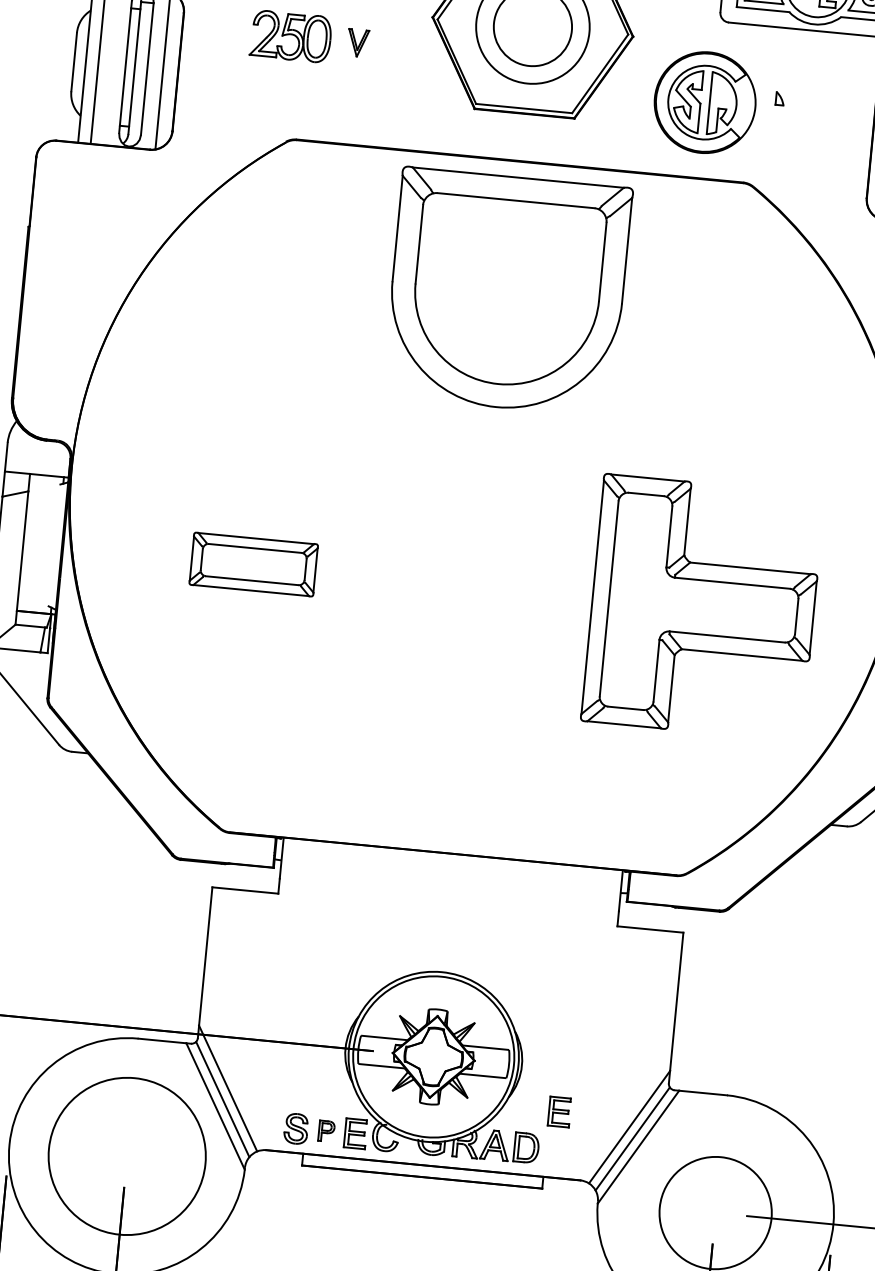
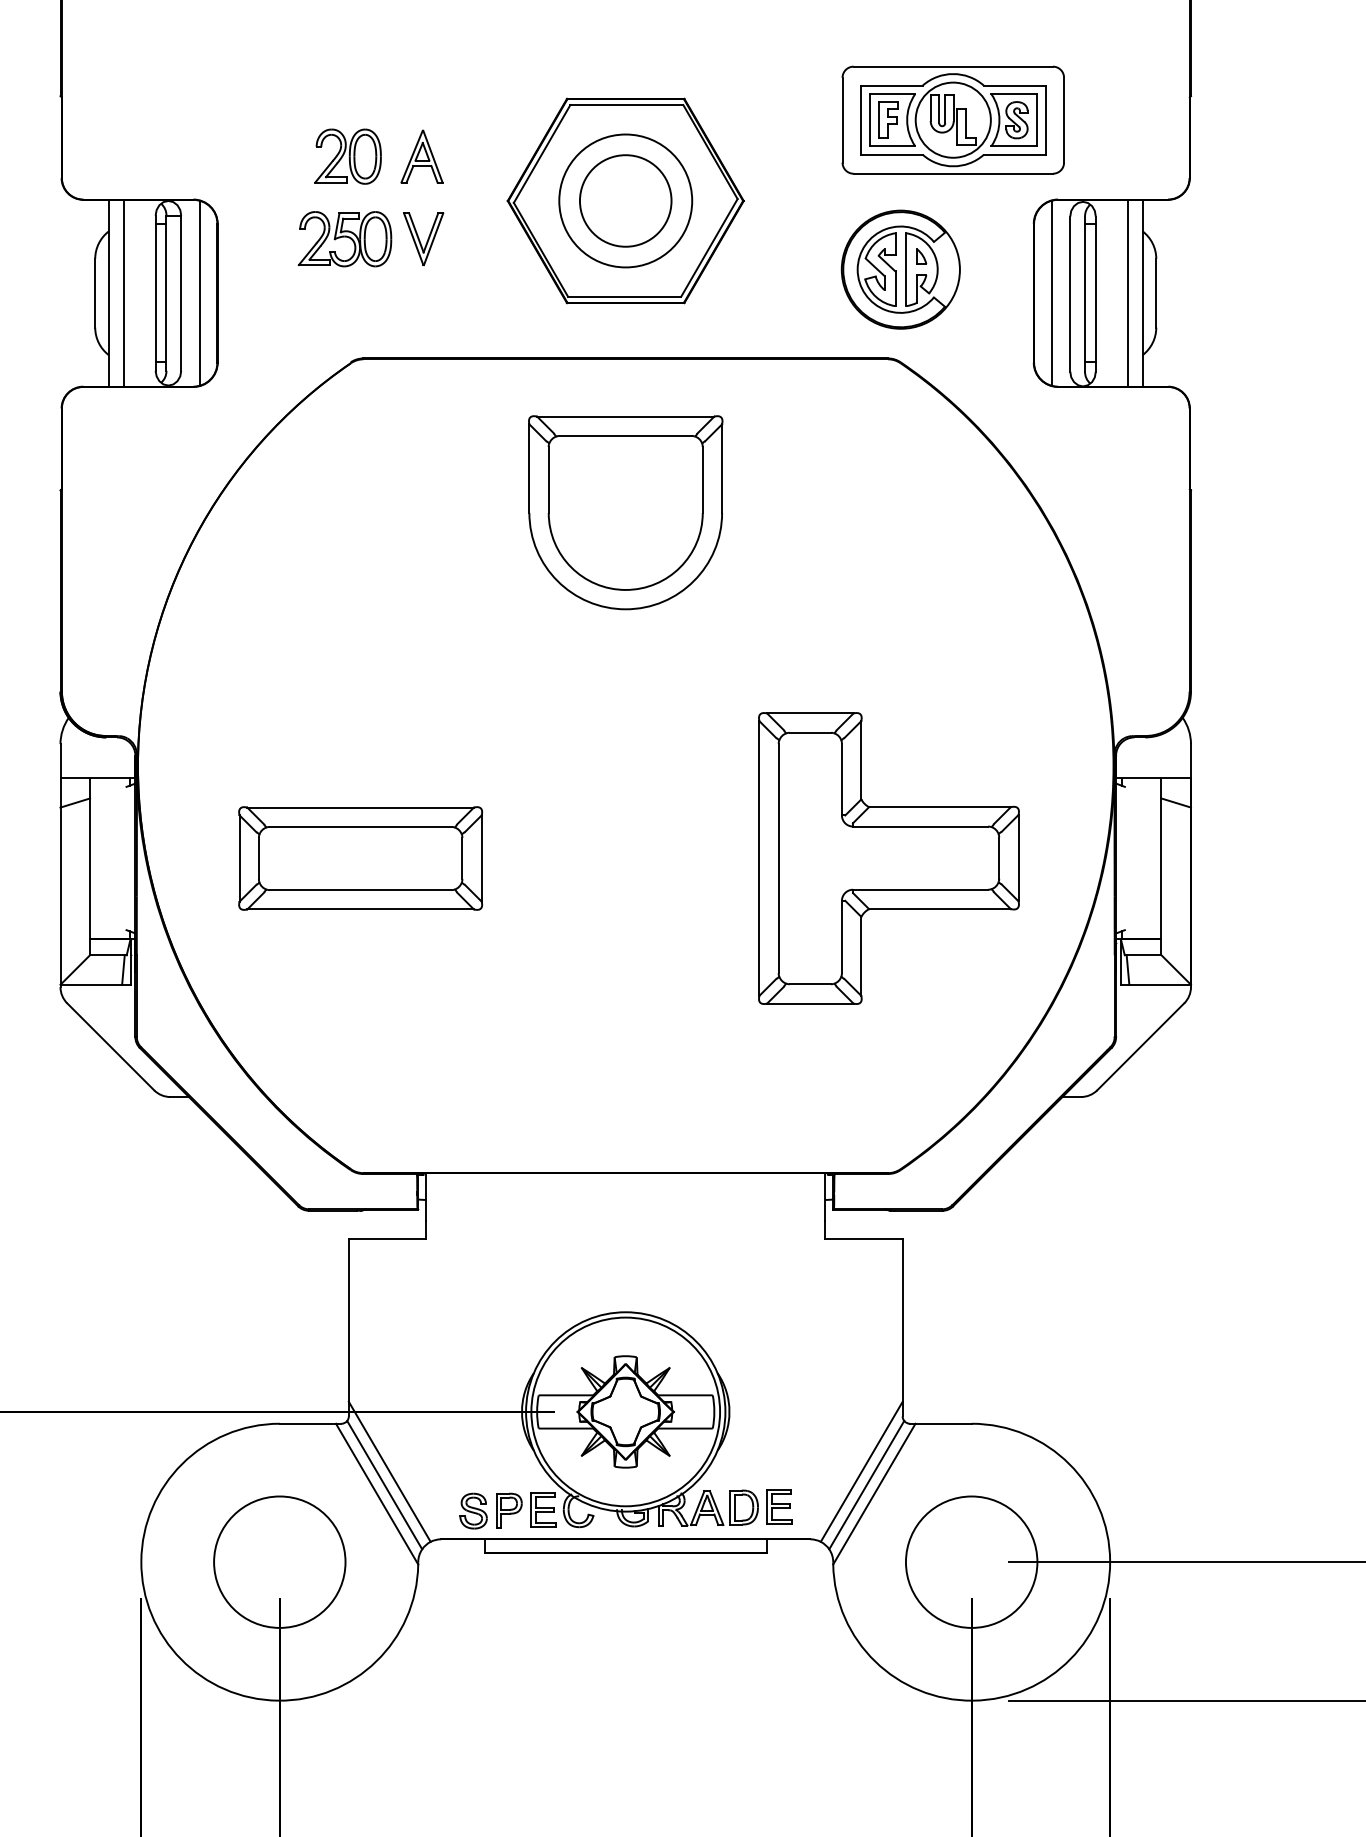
part: (357, 43) -> (423, 239), size x1.67
part: (704, 102) -> (900, 269), moved
part: (507, 291) -> (625, 512), size x0.71
part: (253, 564) -> (360, 858), size x1.67
part: (559, 1111) -> (779, 1506), moved
part: (326, 1131) -> (509, 1510), size x1.43
circle: (127, 1155) -> (279, 1561), size x0.71

